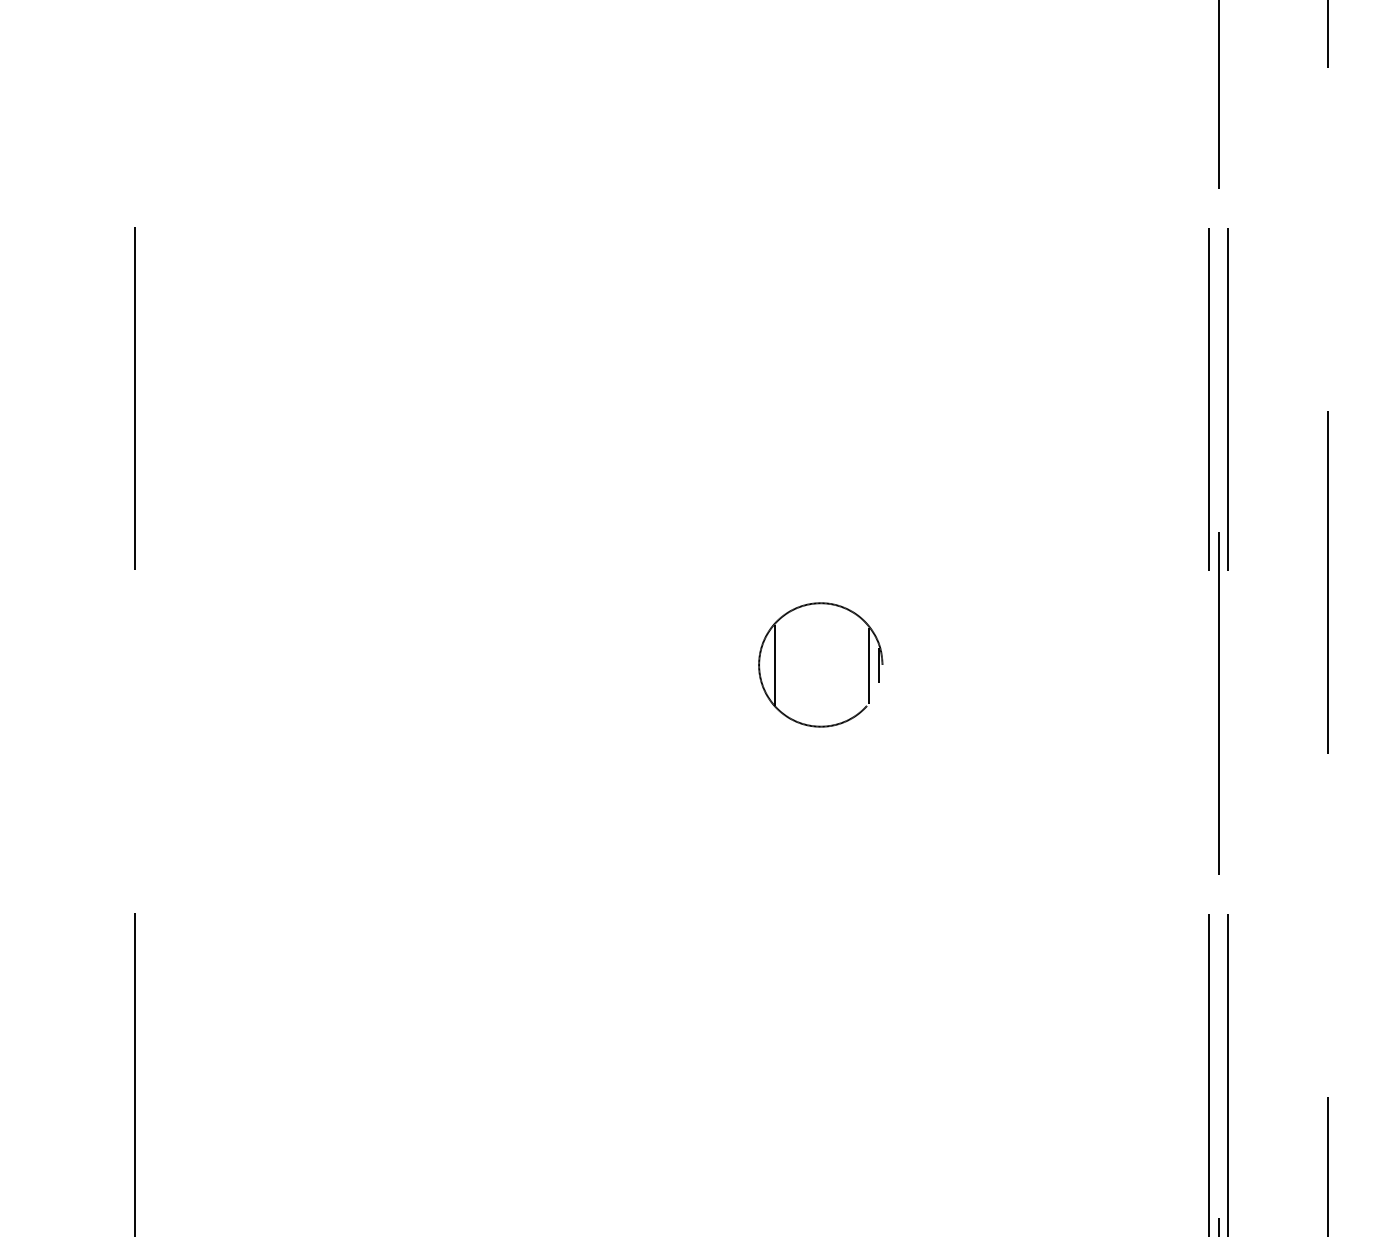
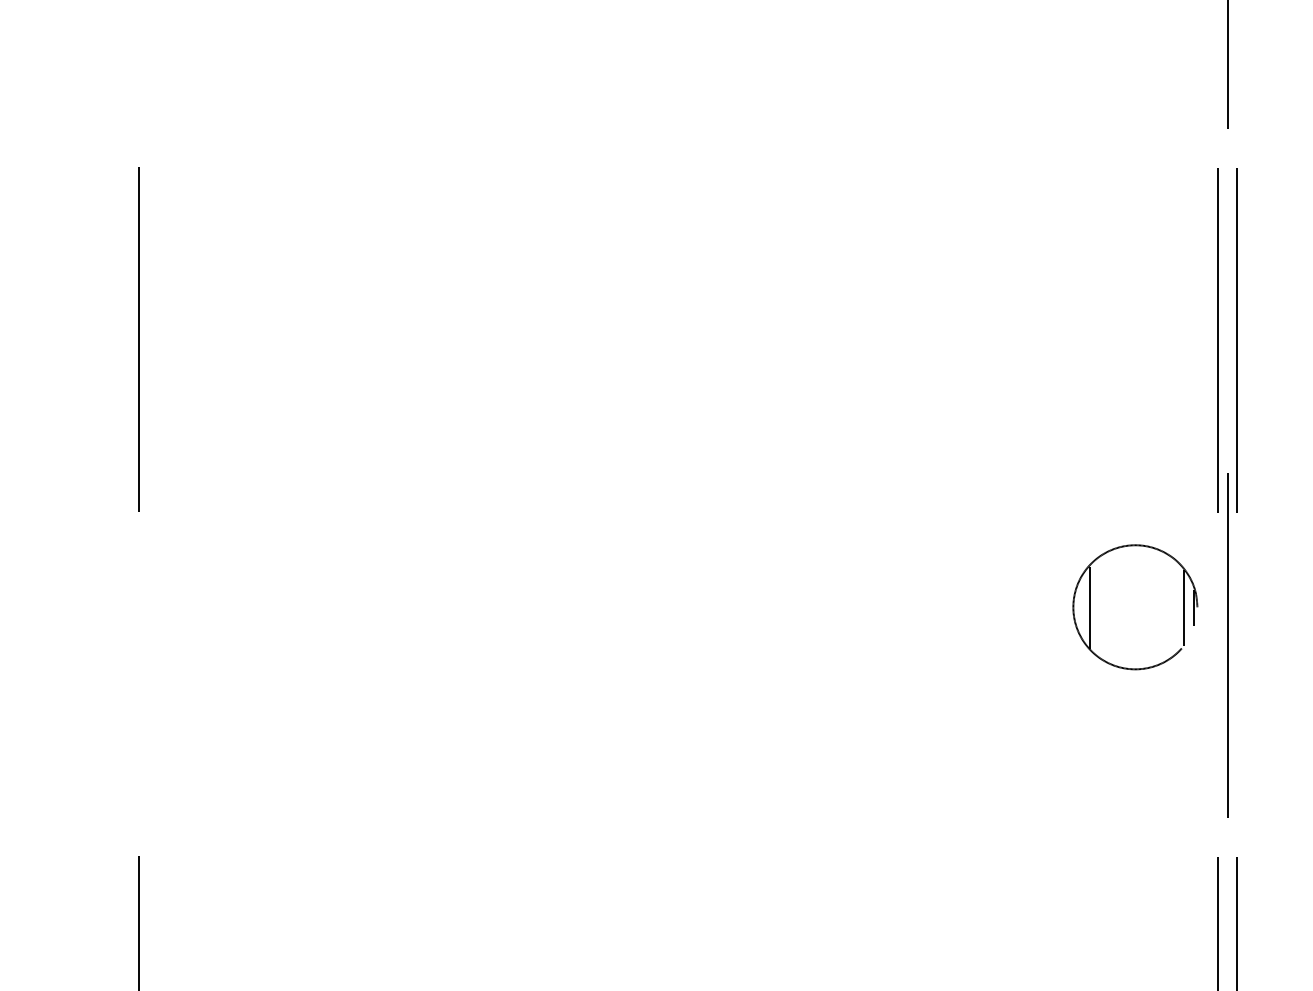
part: (775, 664) -> (1089, 606), moved

